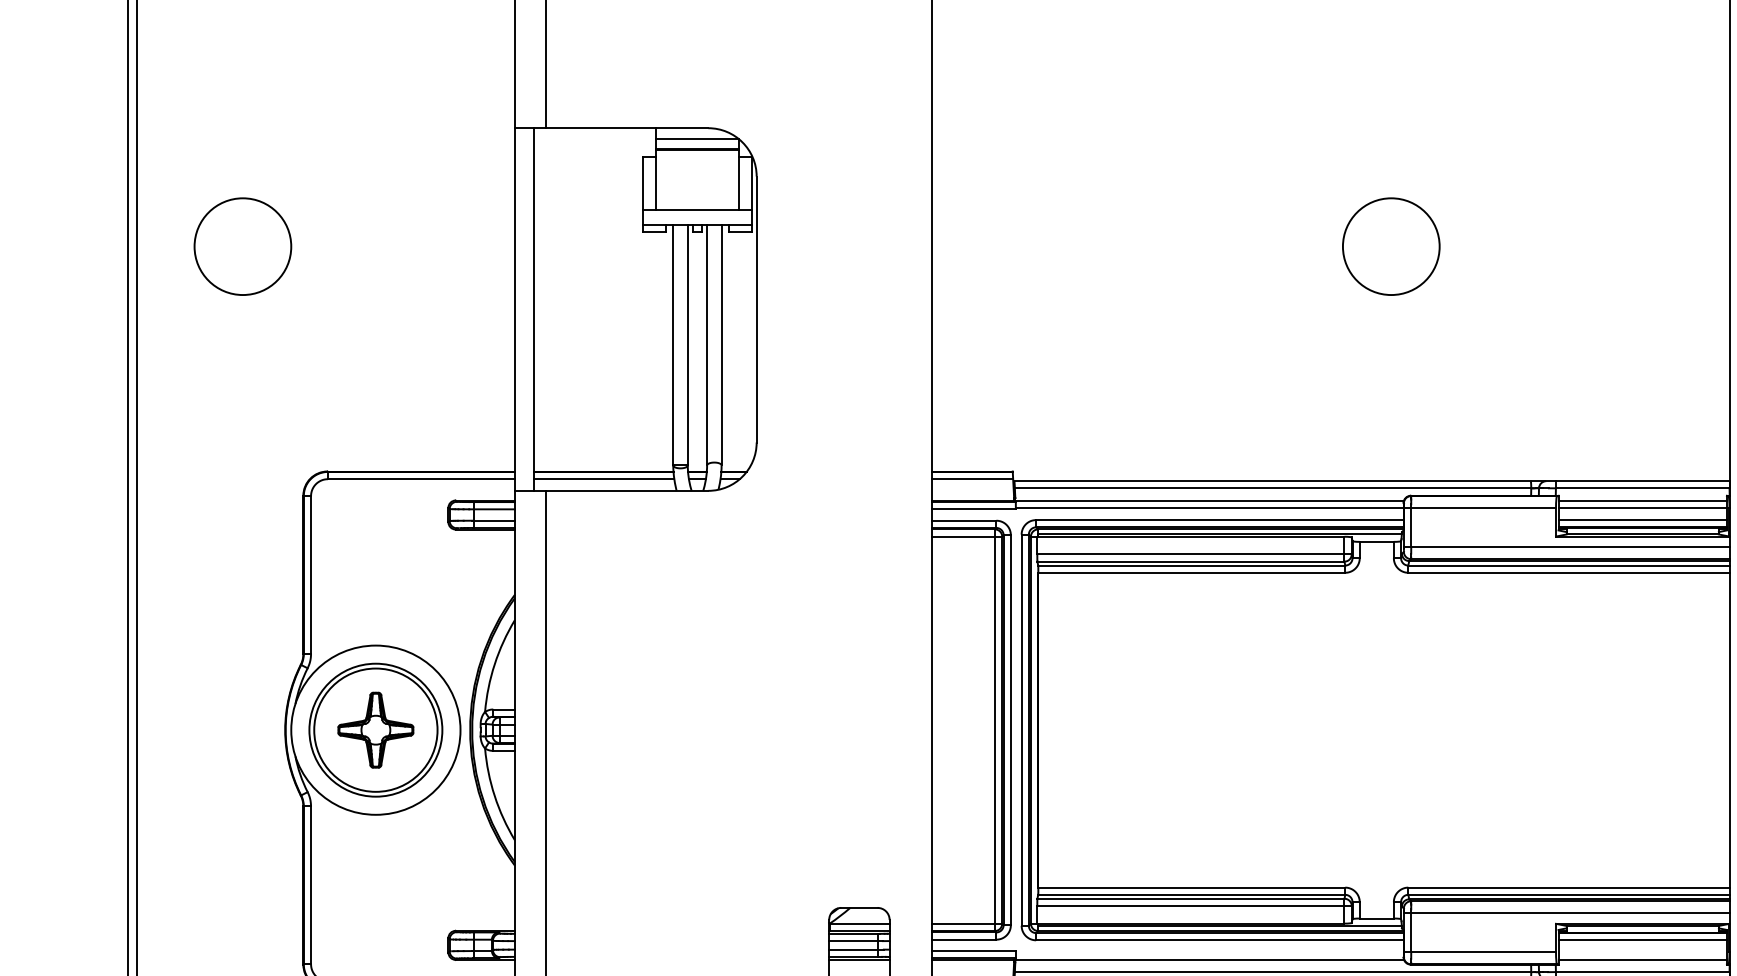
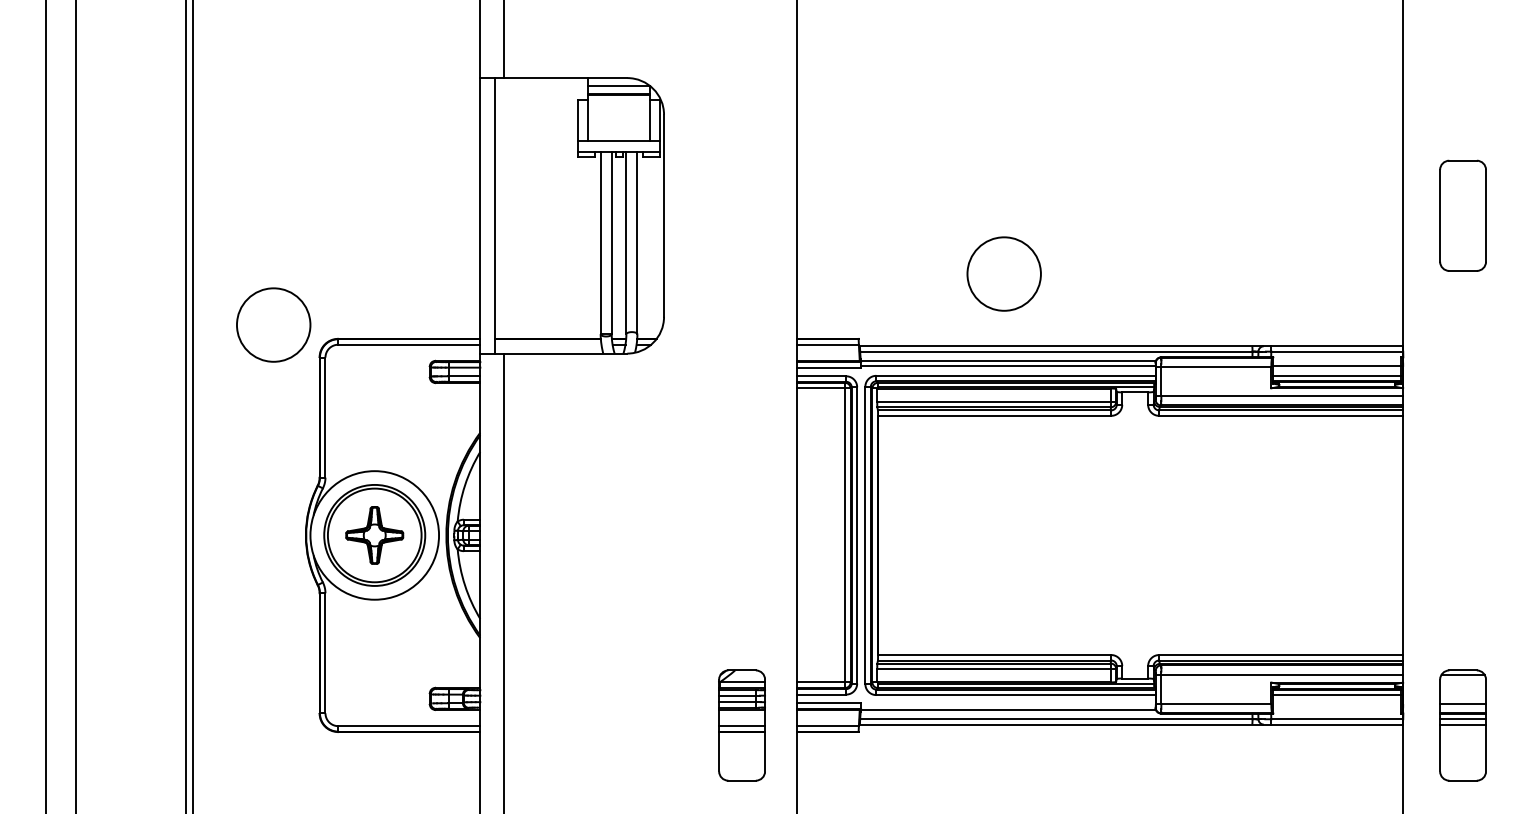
circle: (242, 245) -> (273, 324), moved
circle: (1390, 245) -> (1003, 273), moved
line: (604, 478) -> (548, 344), removed
line: (1643, 499) -> (1337, 360), removed
line: (1643, 959) -> (1337, 709), removed

